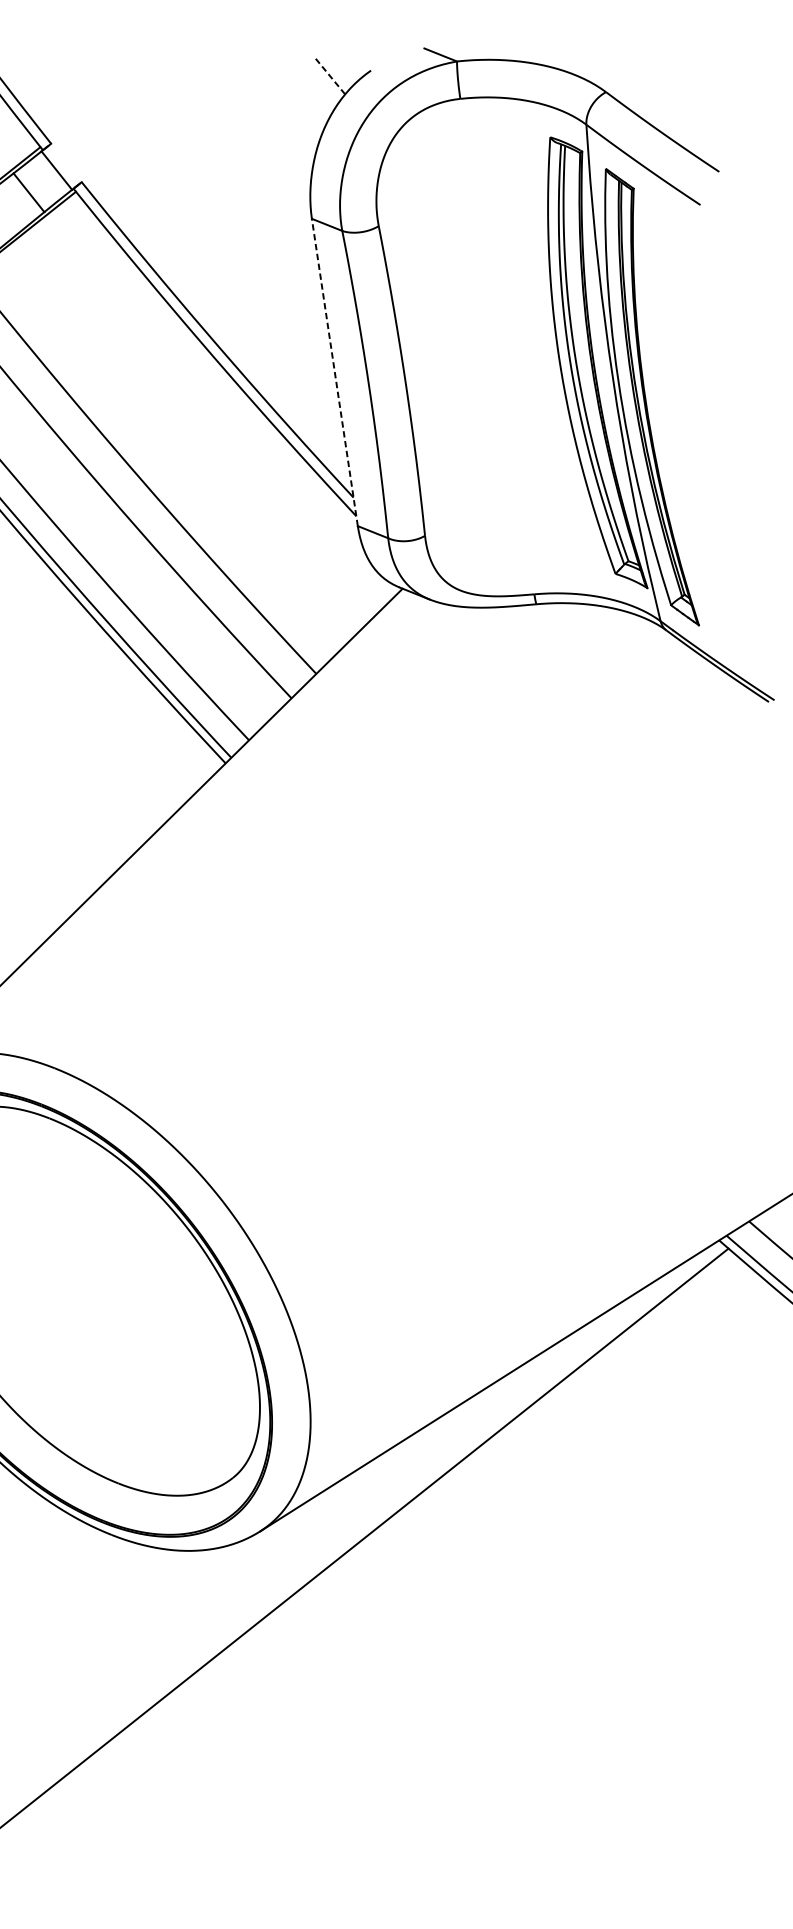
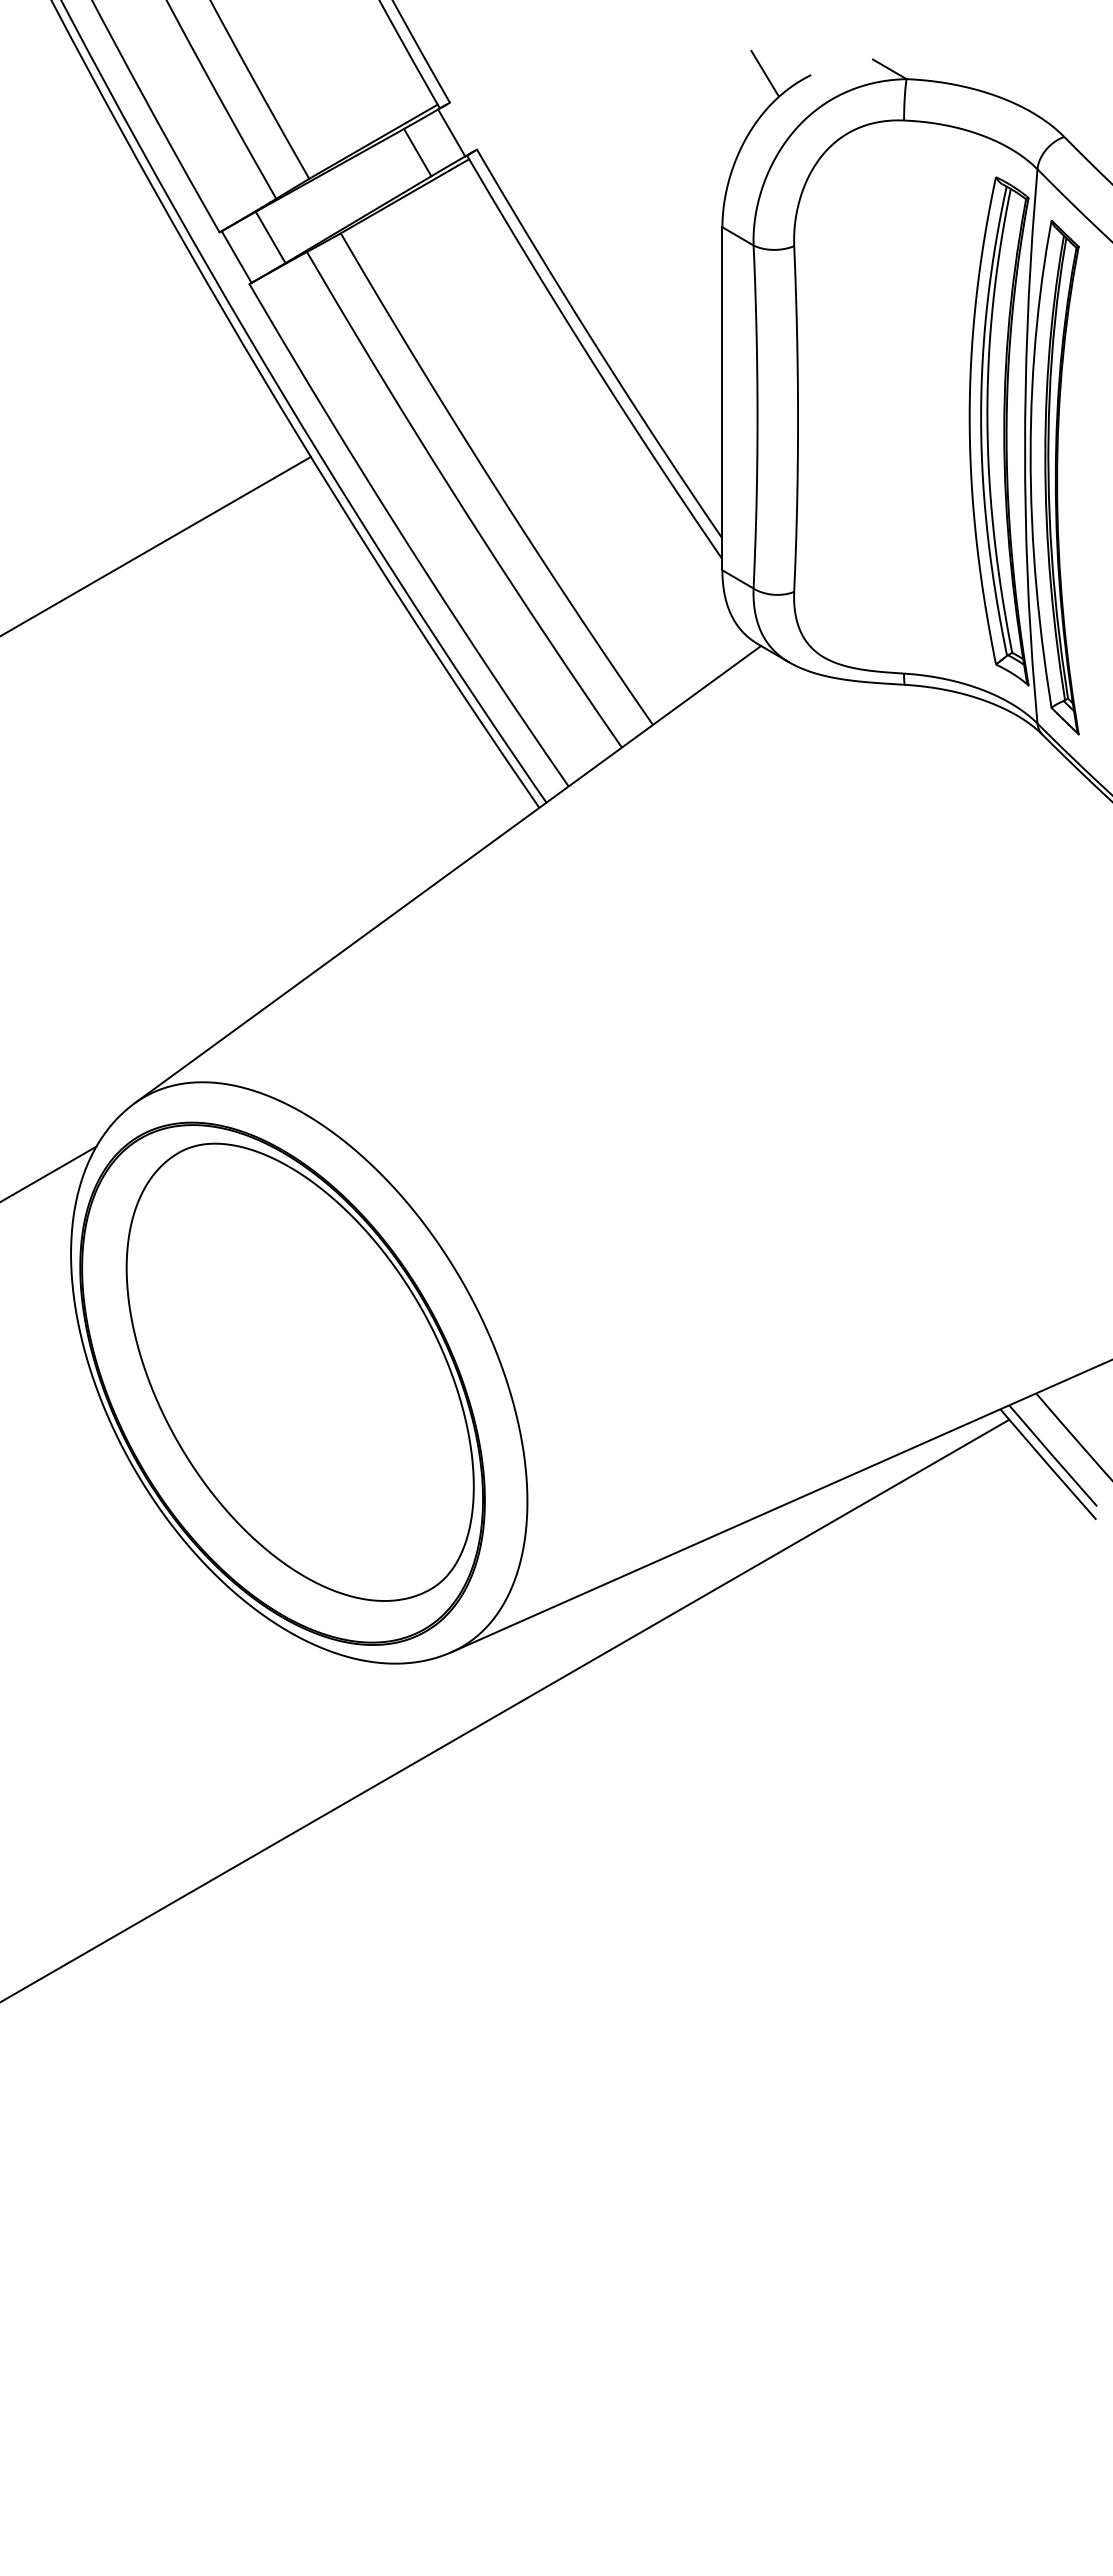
line: (329, 75) -> (764, 73), dashed -> solid
line: (334, 372) -> (722, 398), dashed -> solid

